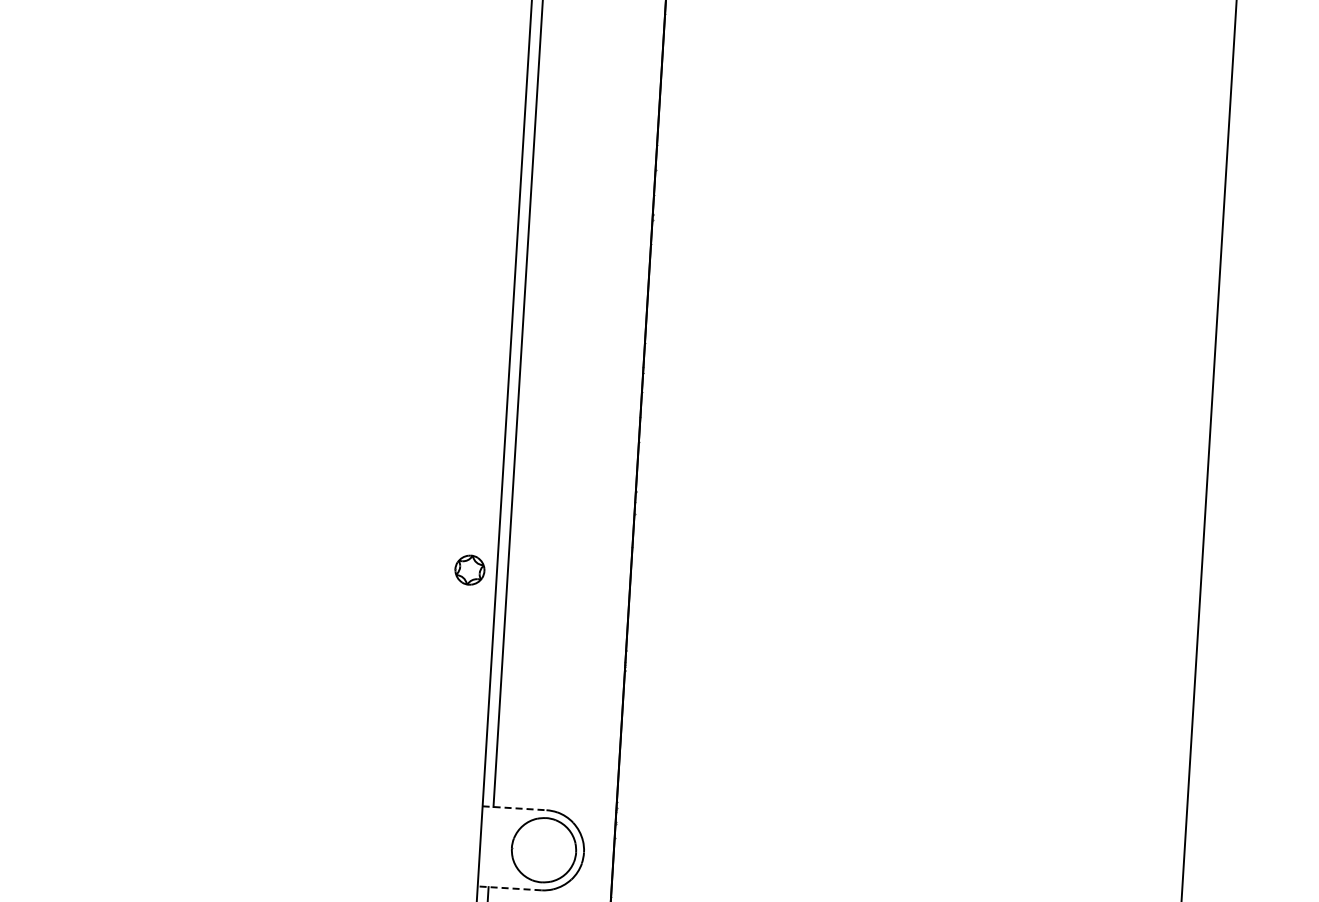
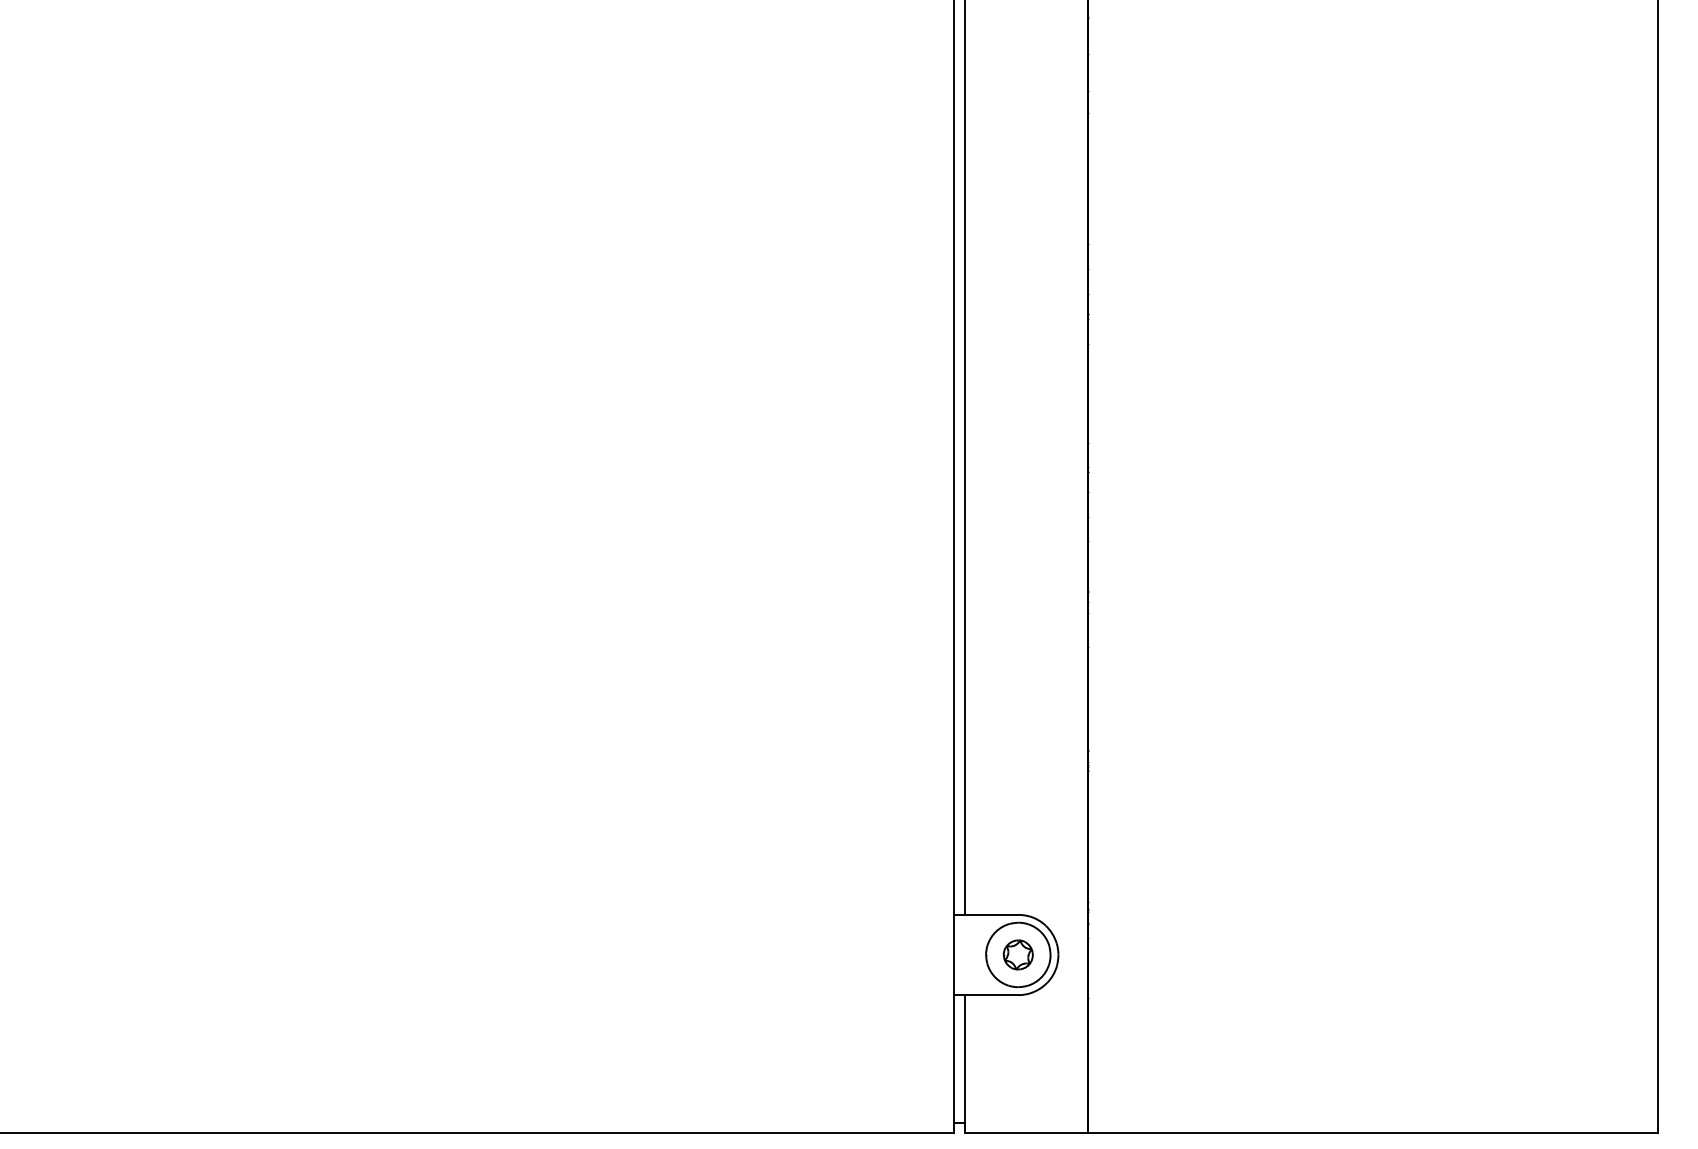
part: (469, 569) -> (1017, 954), moved
line: (514, 807) -> (986, 914), dashed -> solid
line: (509, 888) -> (986, 995), dashed -> solid

